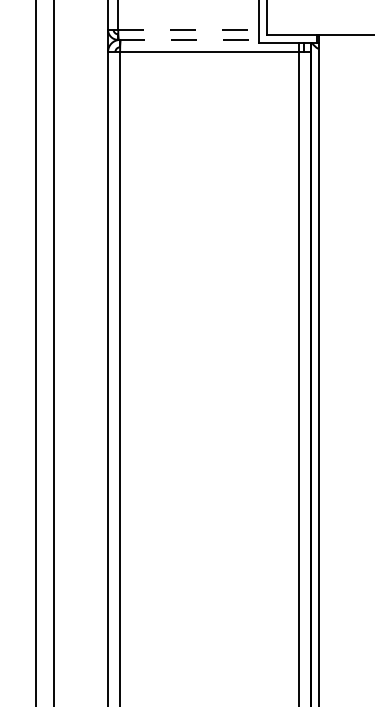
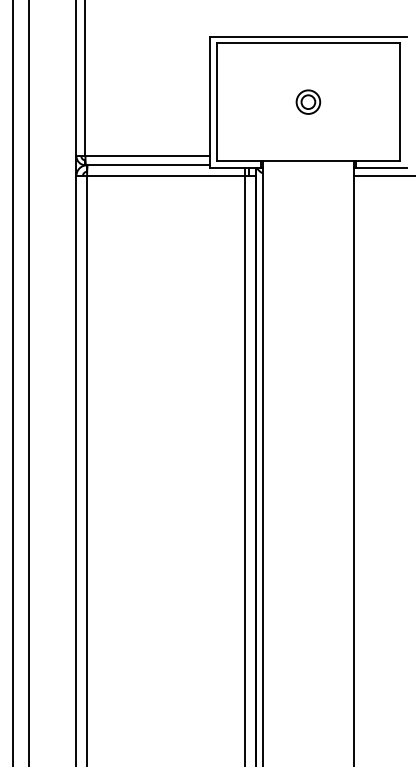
line: (189, 30) -> (148, 156), dashed -> solid
line: (189, 40) -> (148, 165), dashed -> solid

